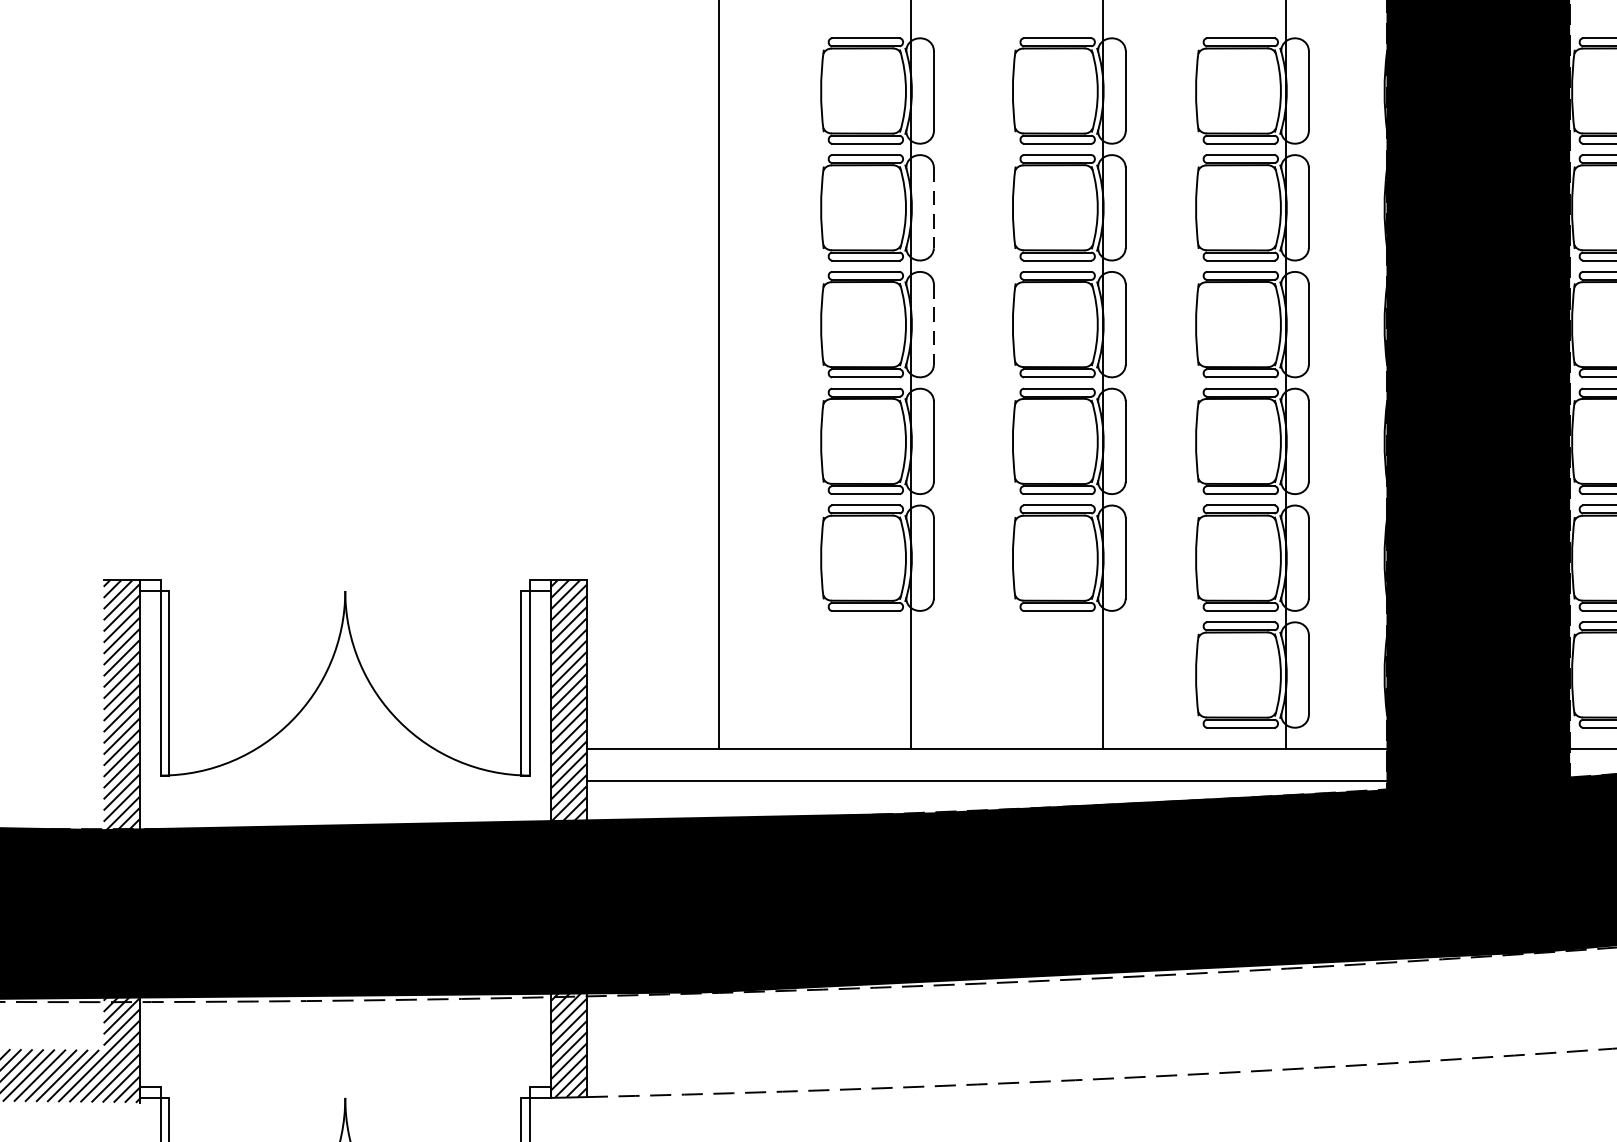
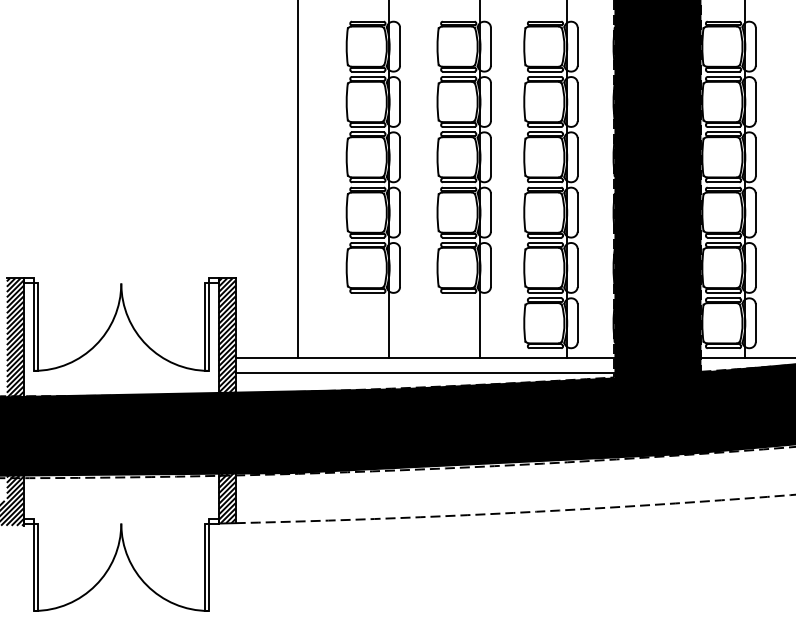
line: (934, 208) -> (400, 102), dashed -> solid
line: (934, 325) -> (400, 157), dashed -> solid

